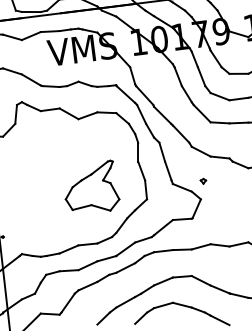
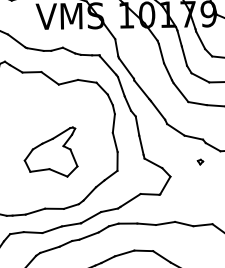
part: (203, 180) -> (200, 161), moved
part: (92, 185) -> (52, 149), moved

